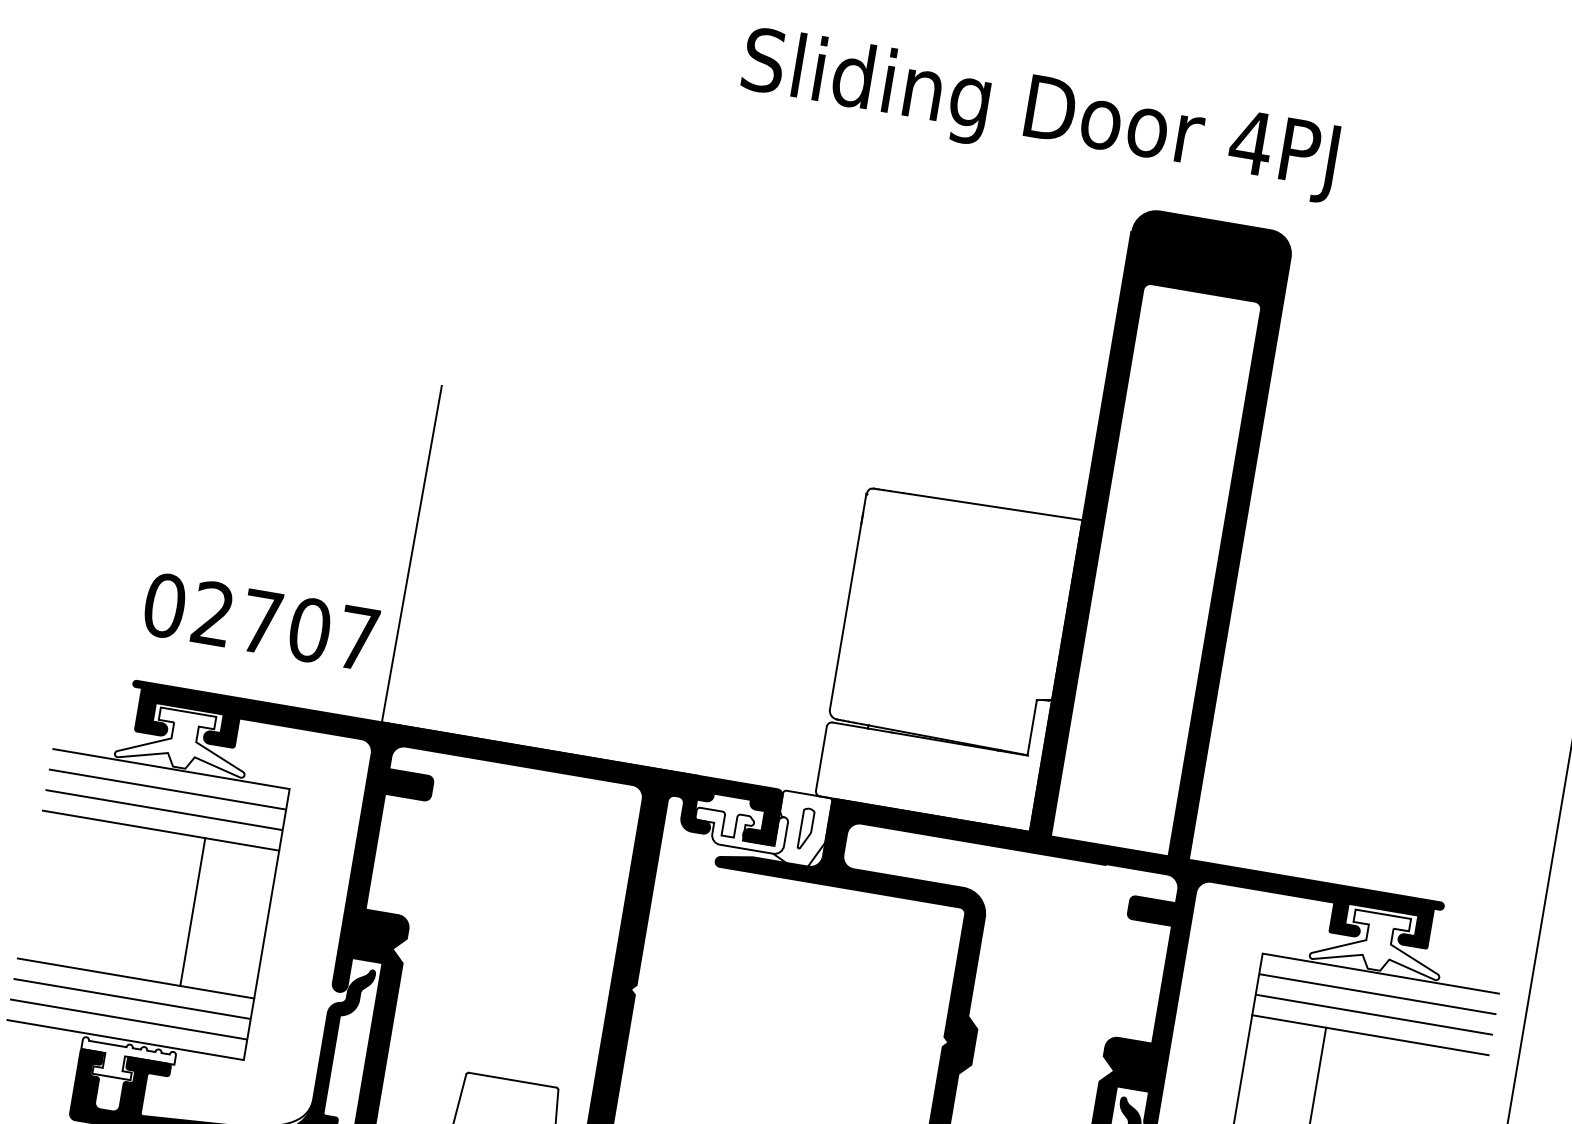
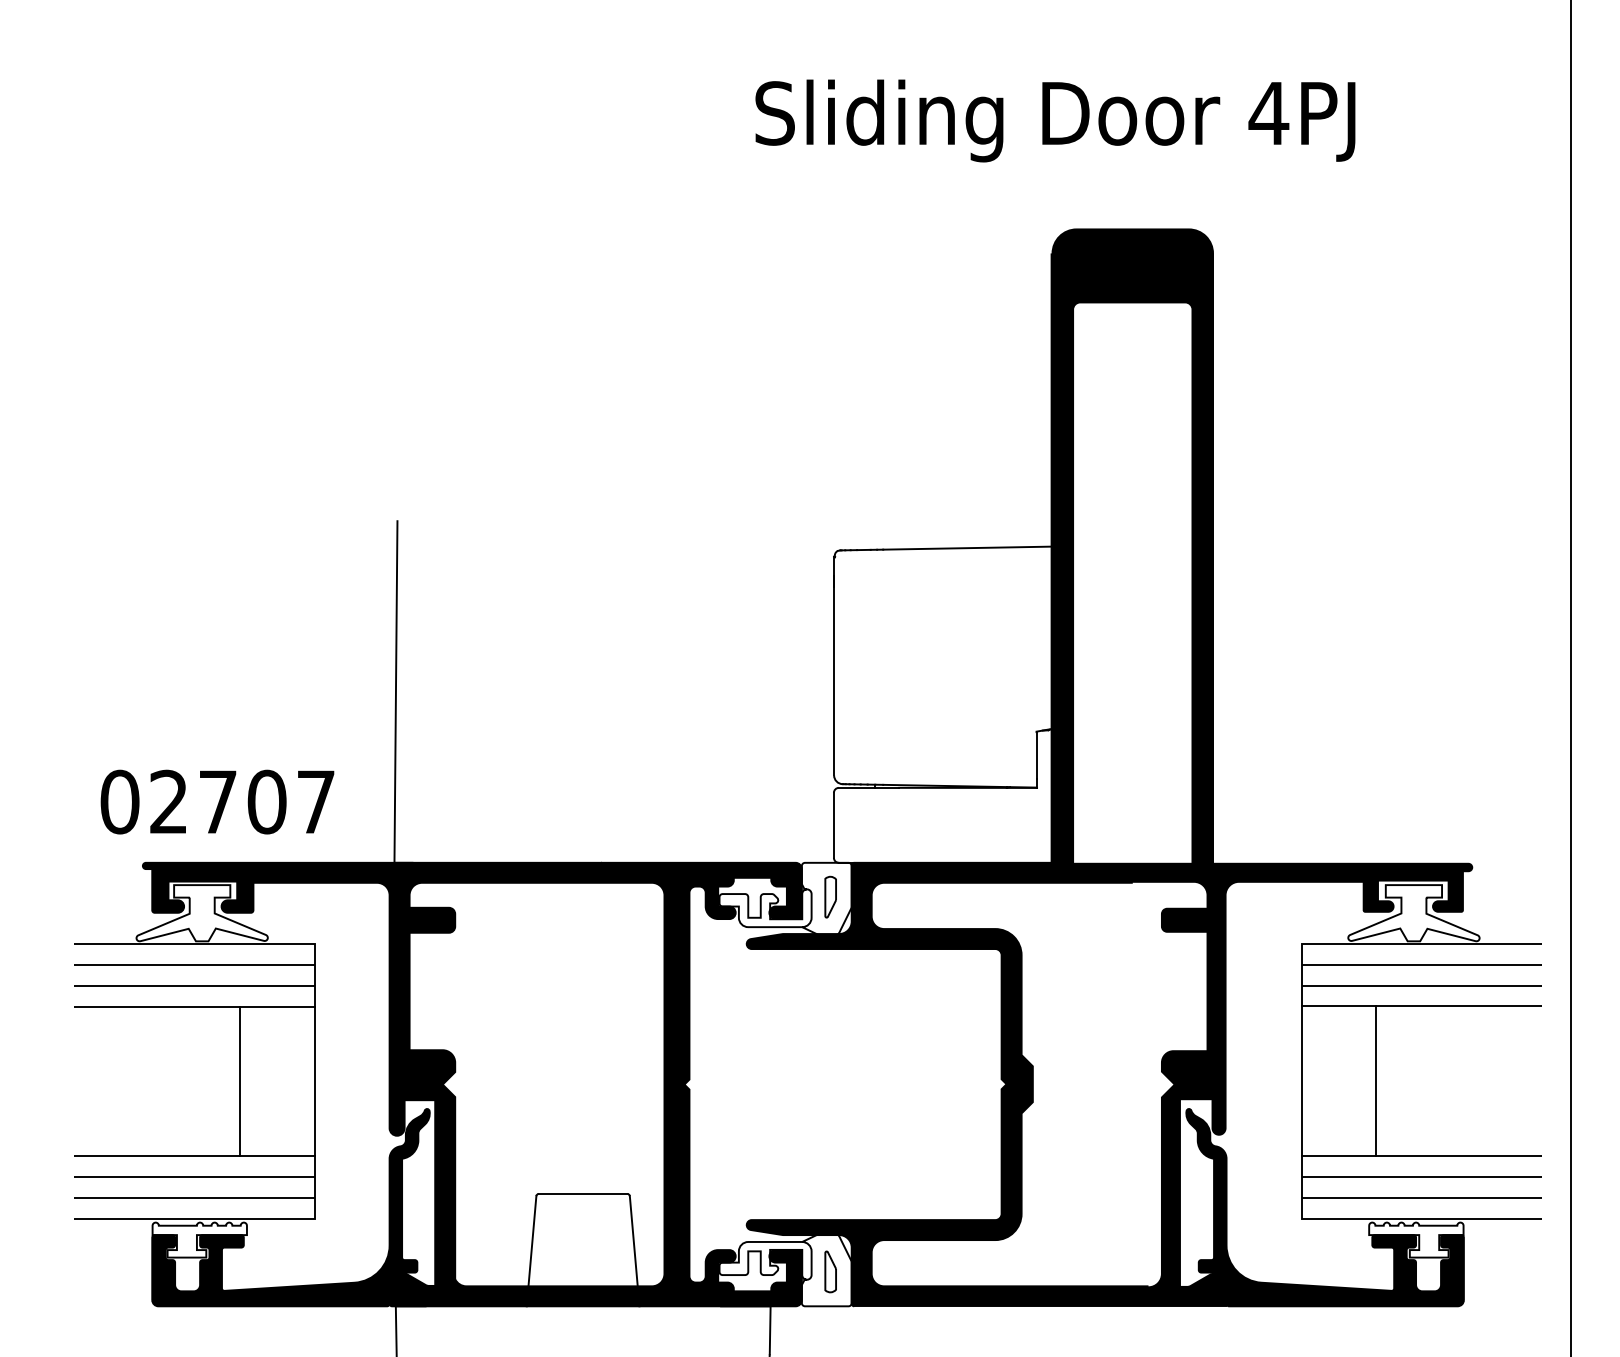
text: (1039, 114) -> (1055, 120), moved
text: (261, 621) -> (217, 801), moved

